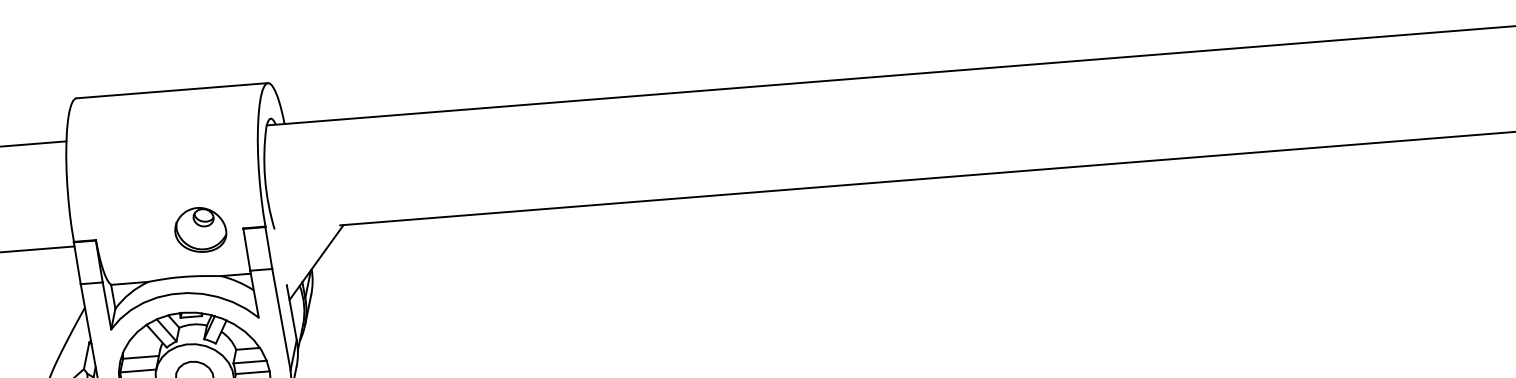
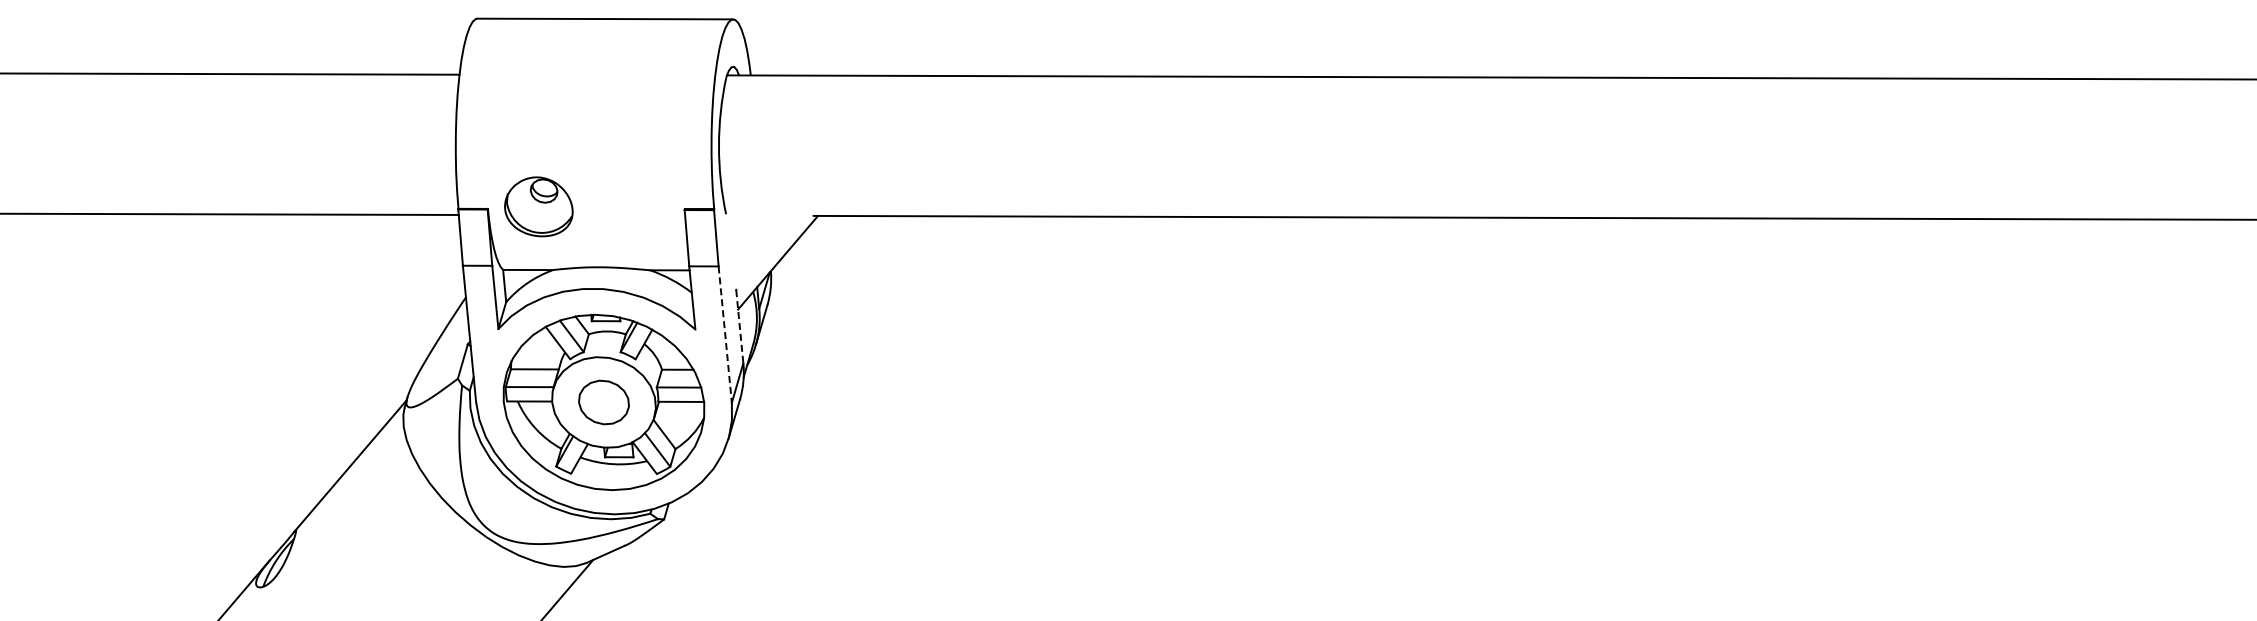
part: (200, 229) -> (538, 206), moved
line: (291, 312) -> (739, 326), solid -> dashed
line: (281, 319) -> (725, 334), solid -> dashed

